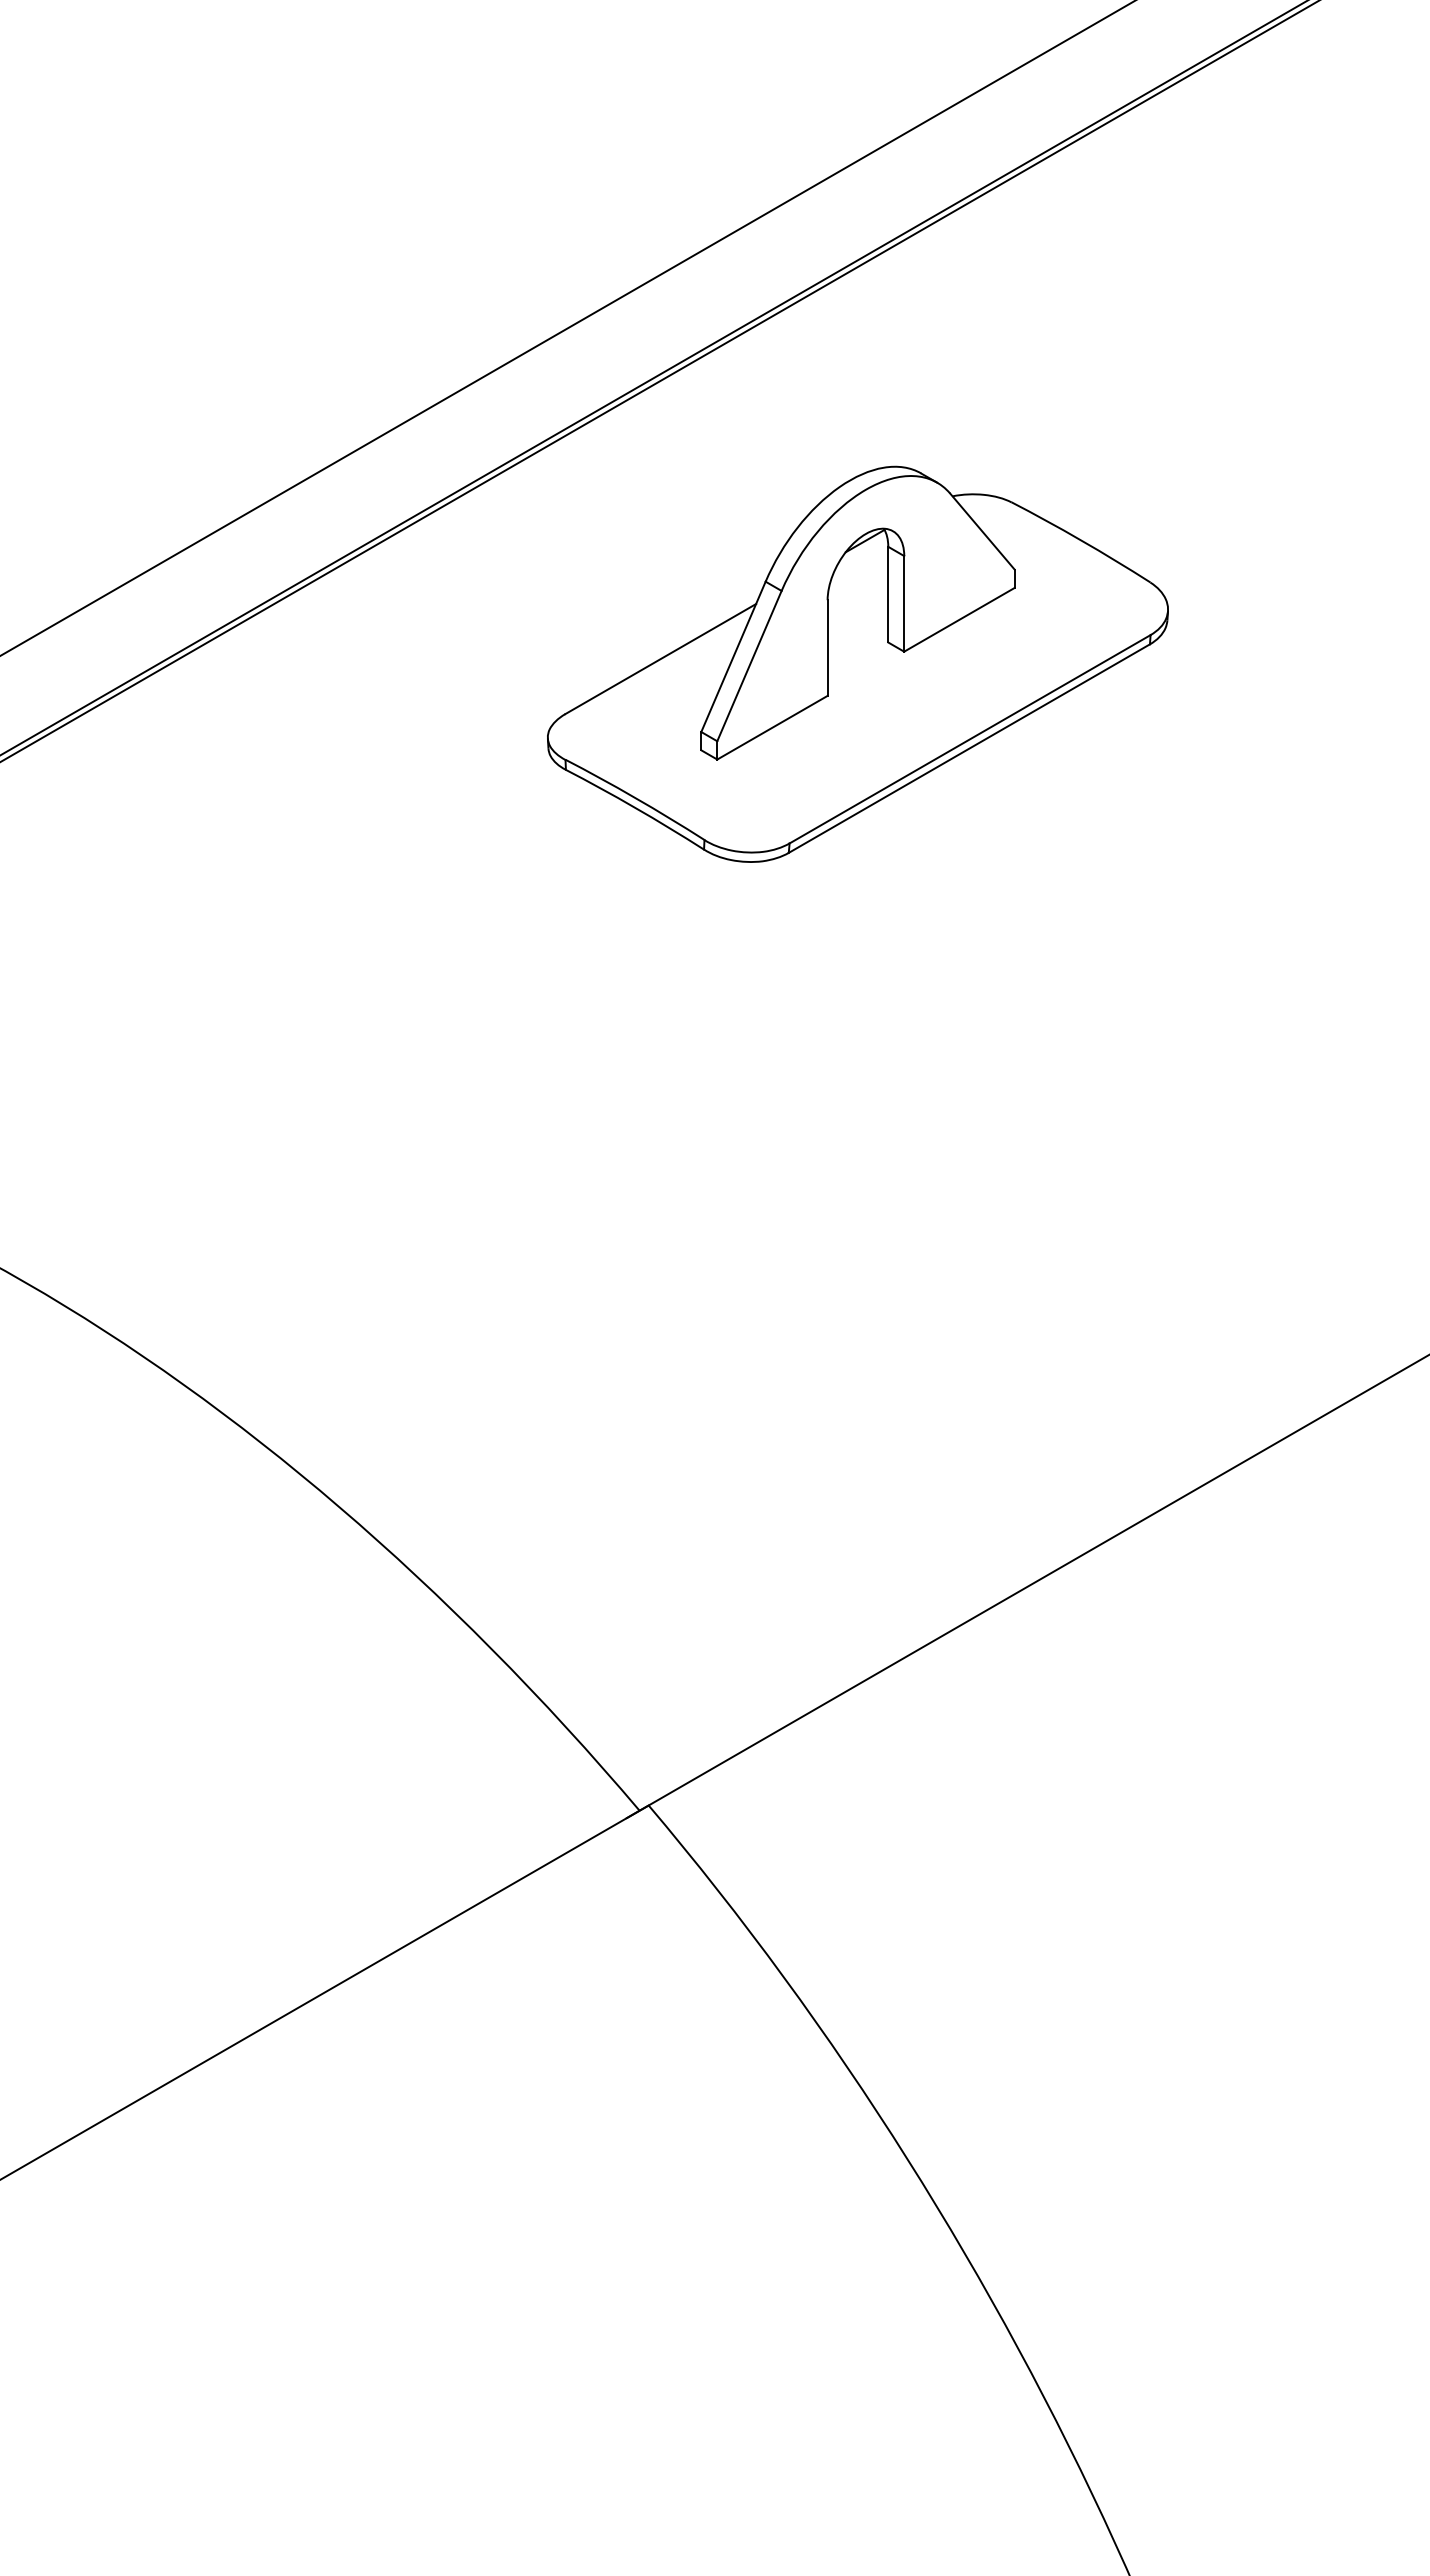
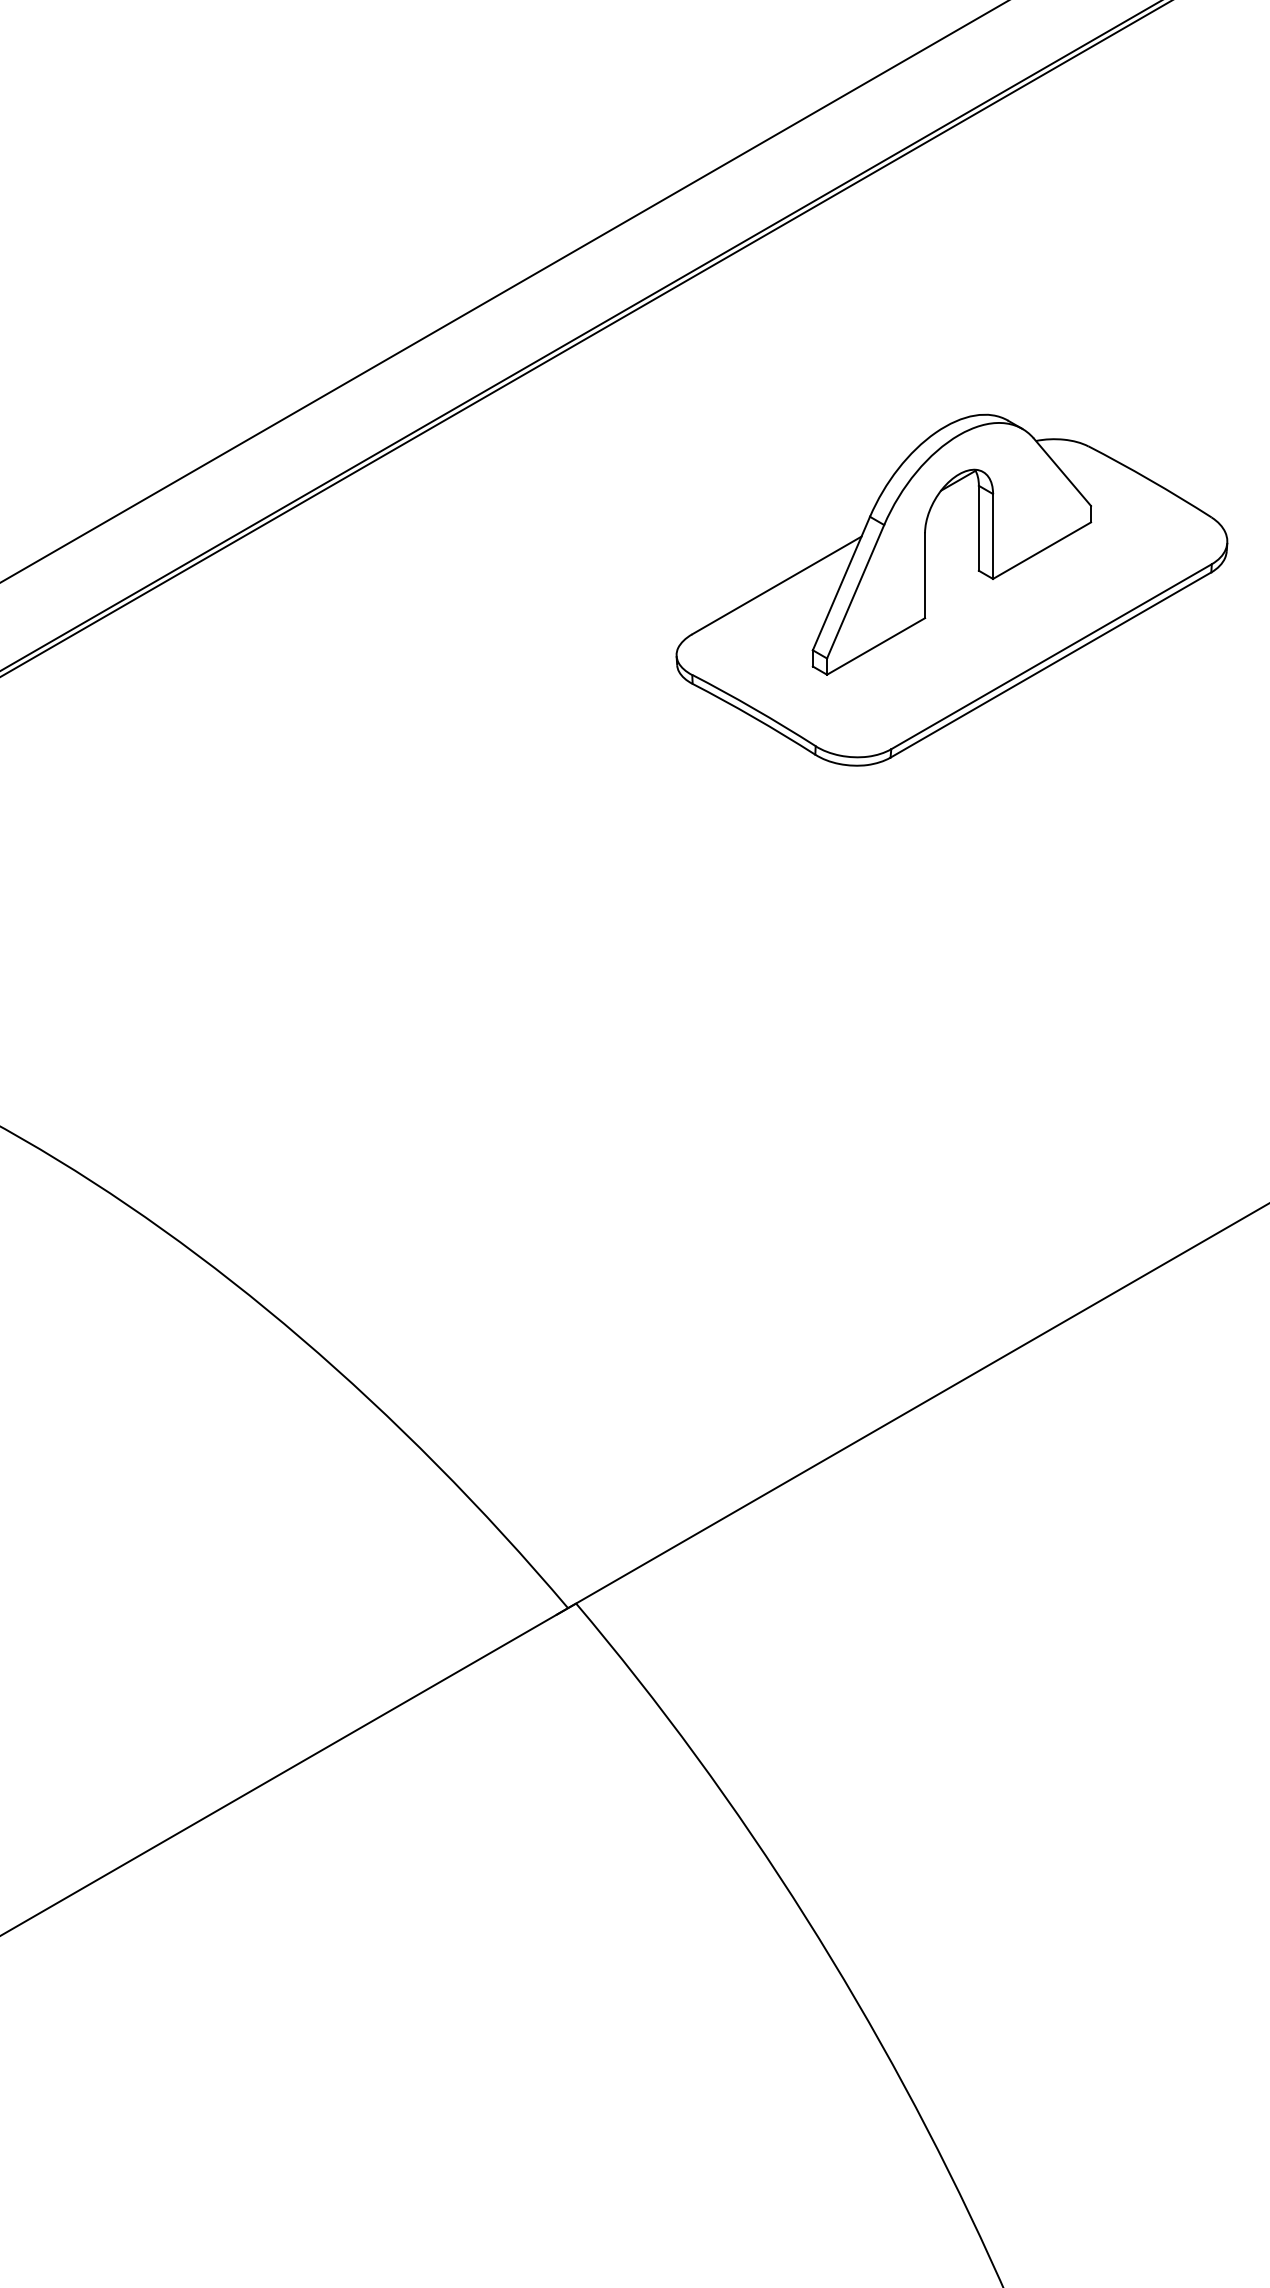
part: (857, 663) -> (951, 589), moved

